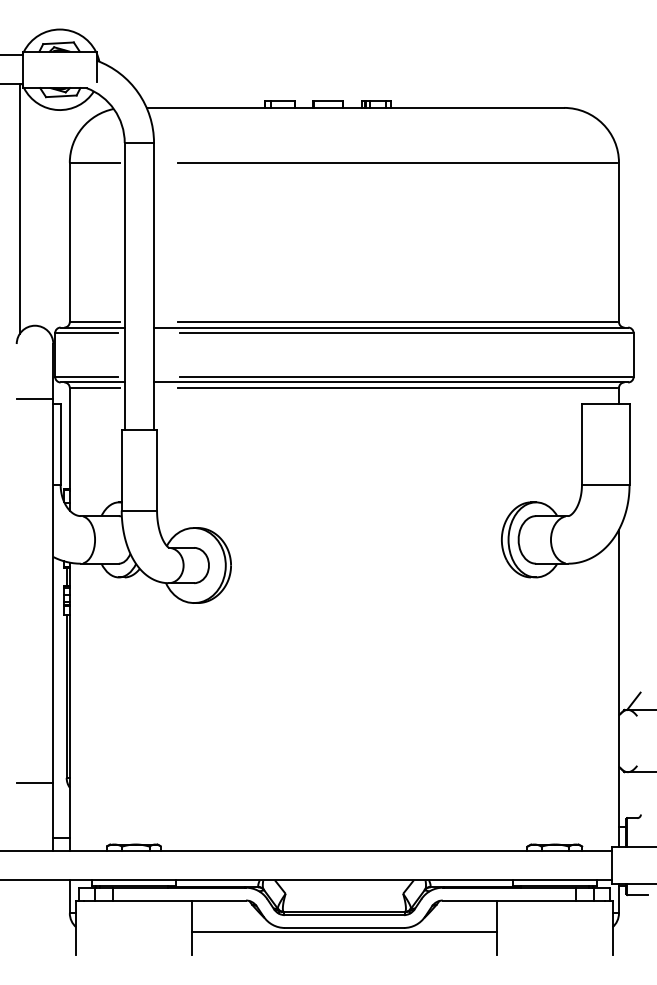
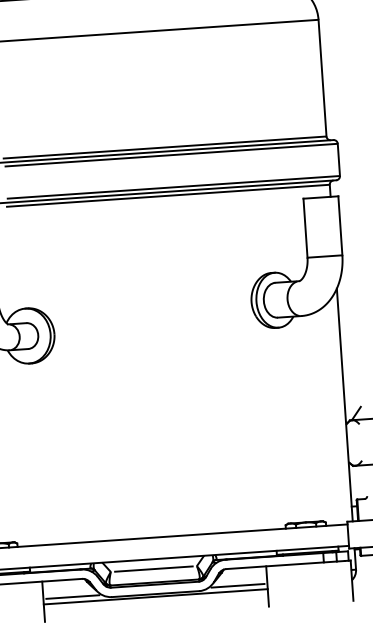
line: (344, 893) -> (153, 568), added
line: (231, 924) -> (72, 597), added
line: (457, 924) -> (238, 585), added

